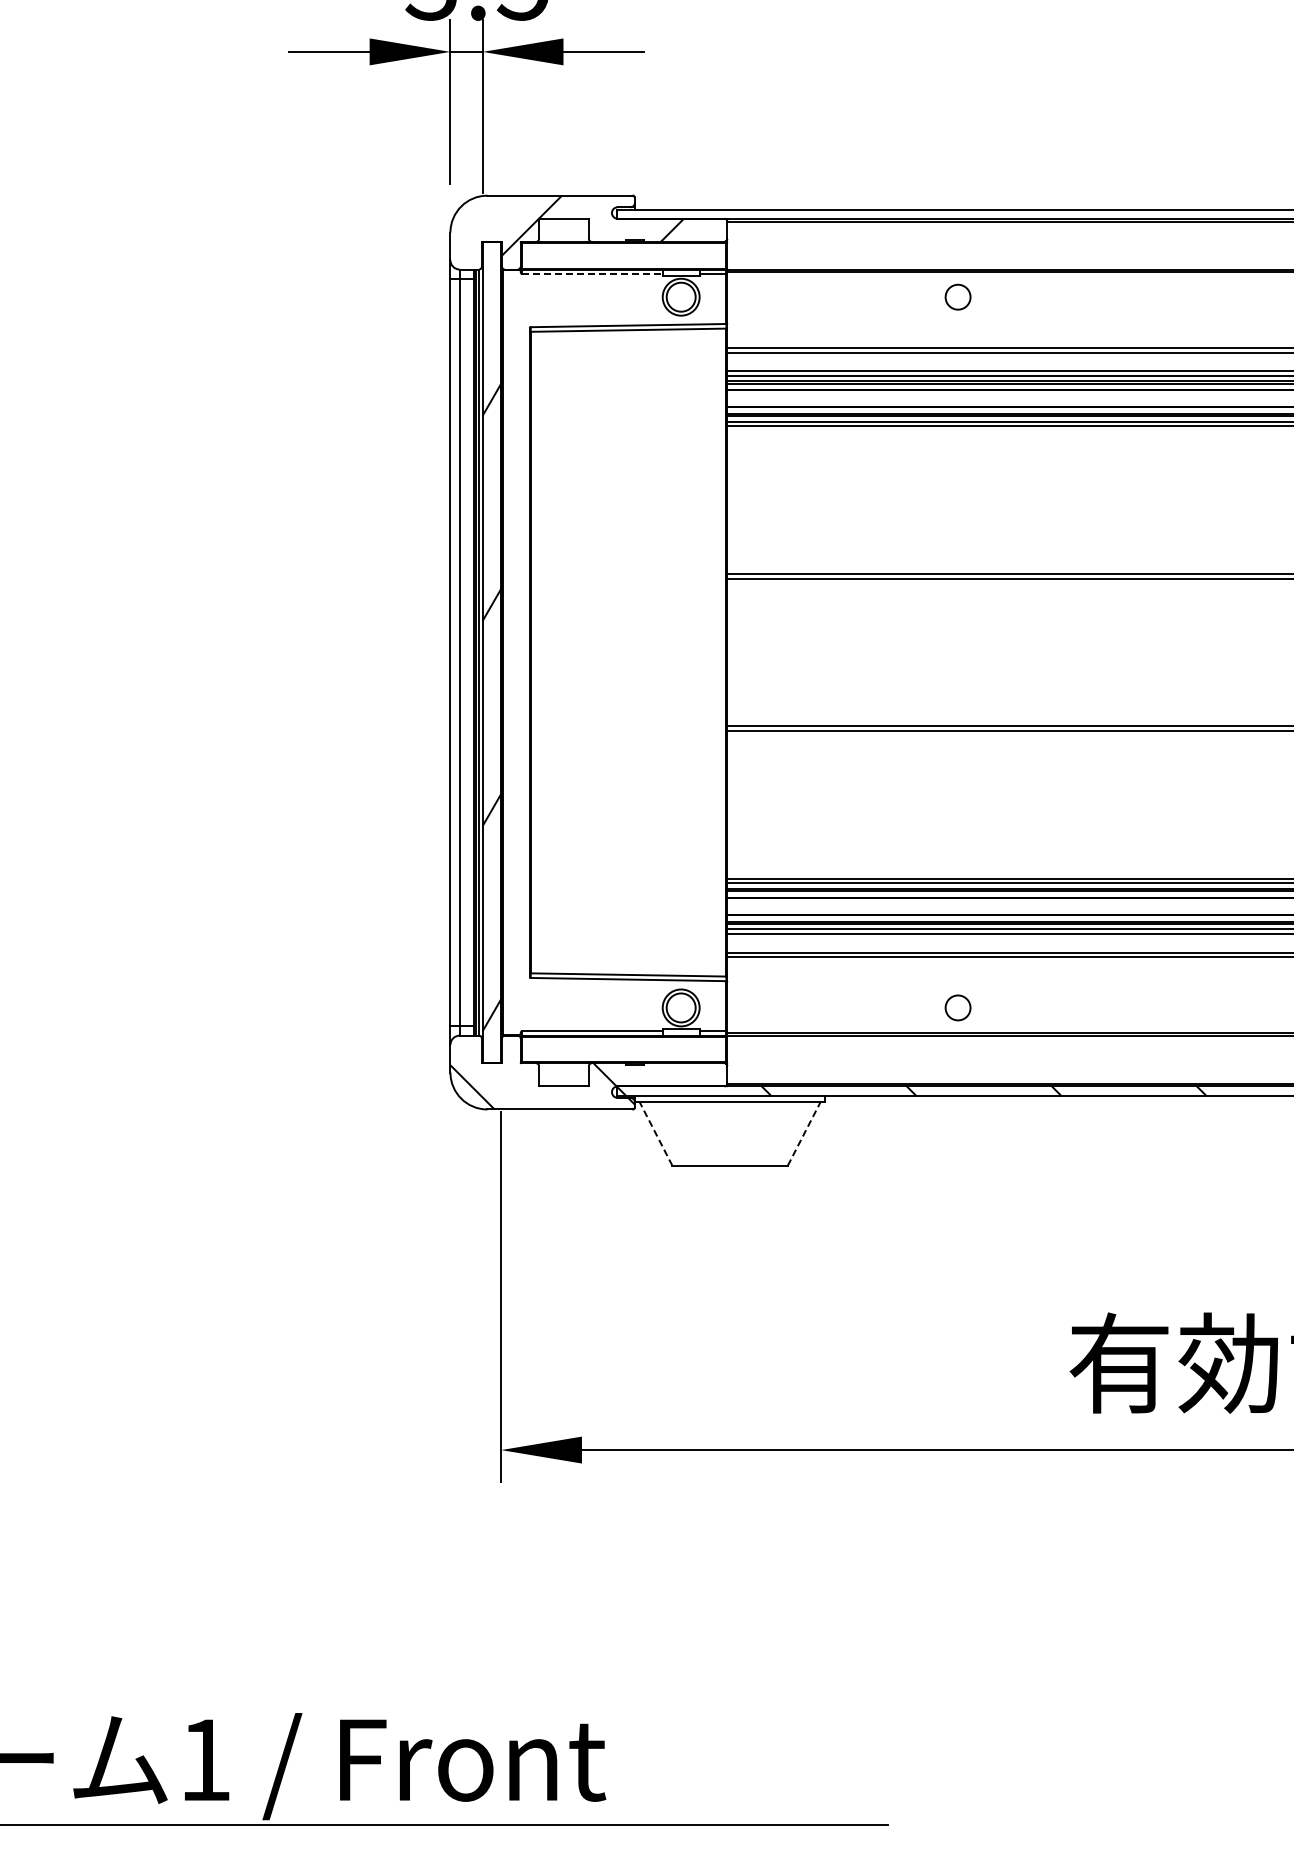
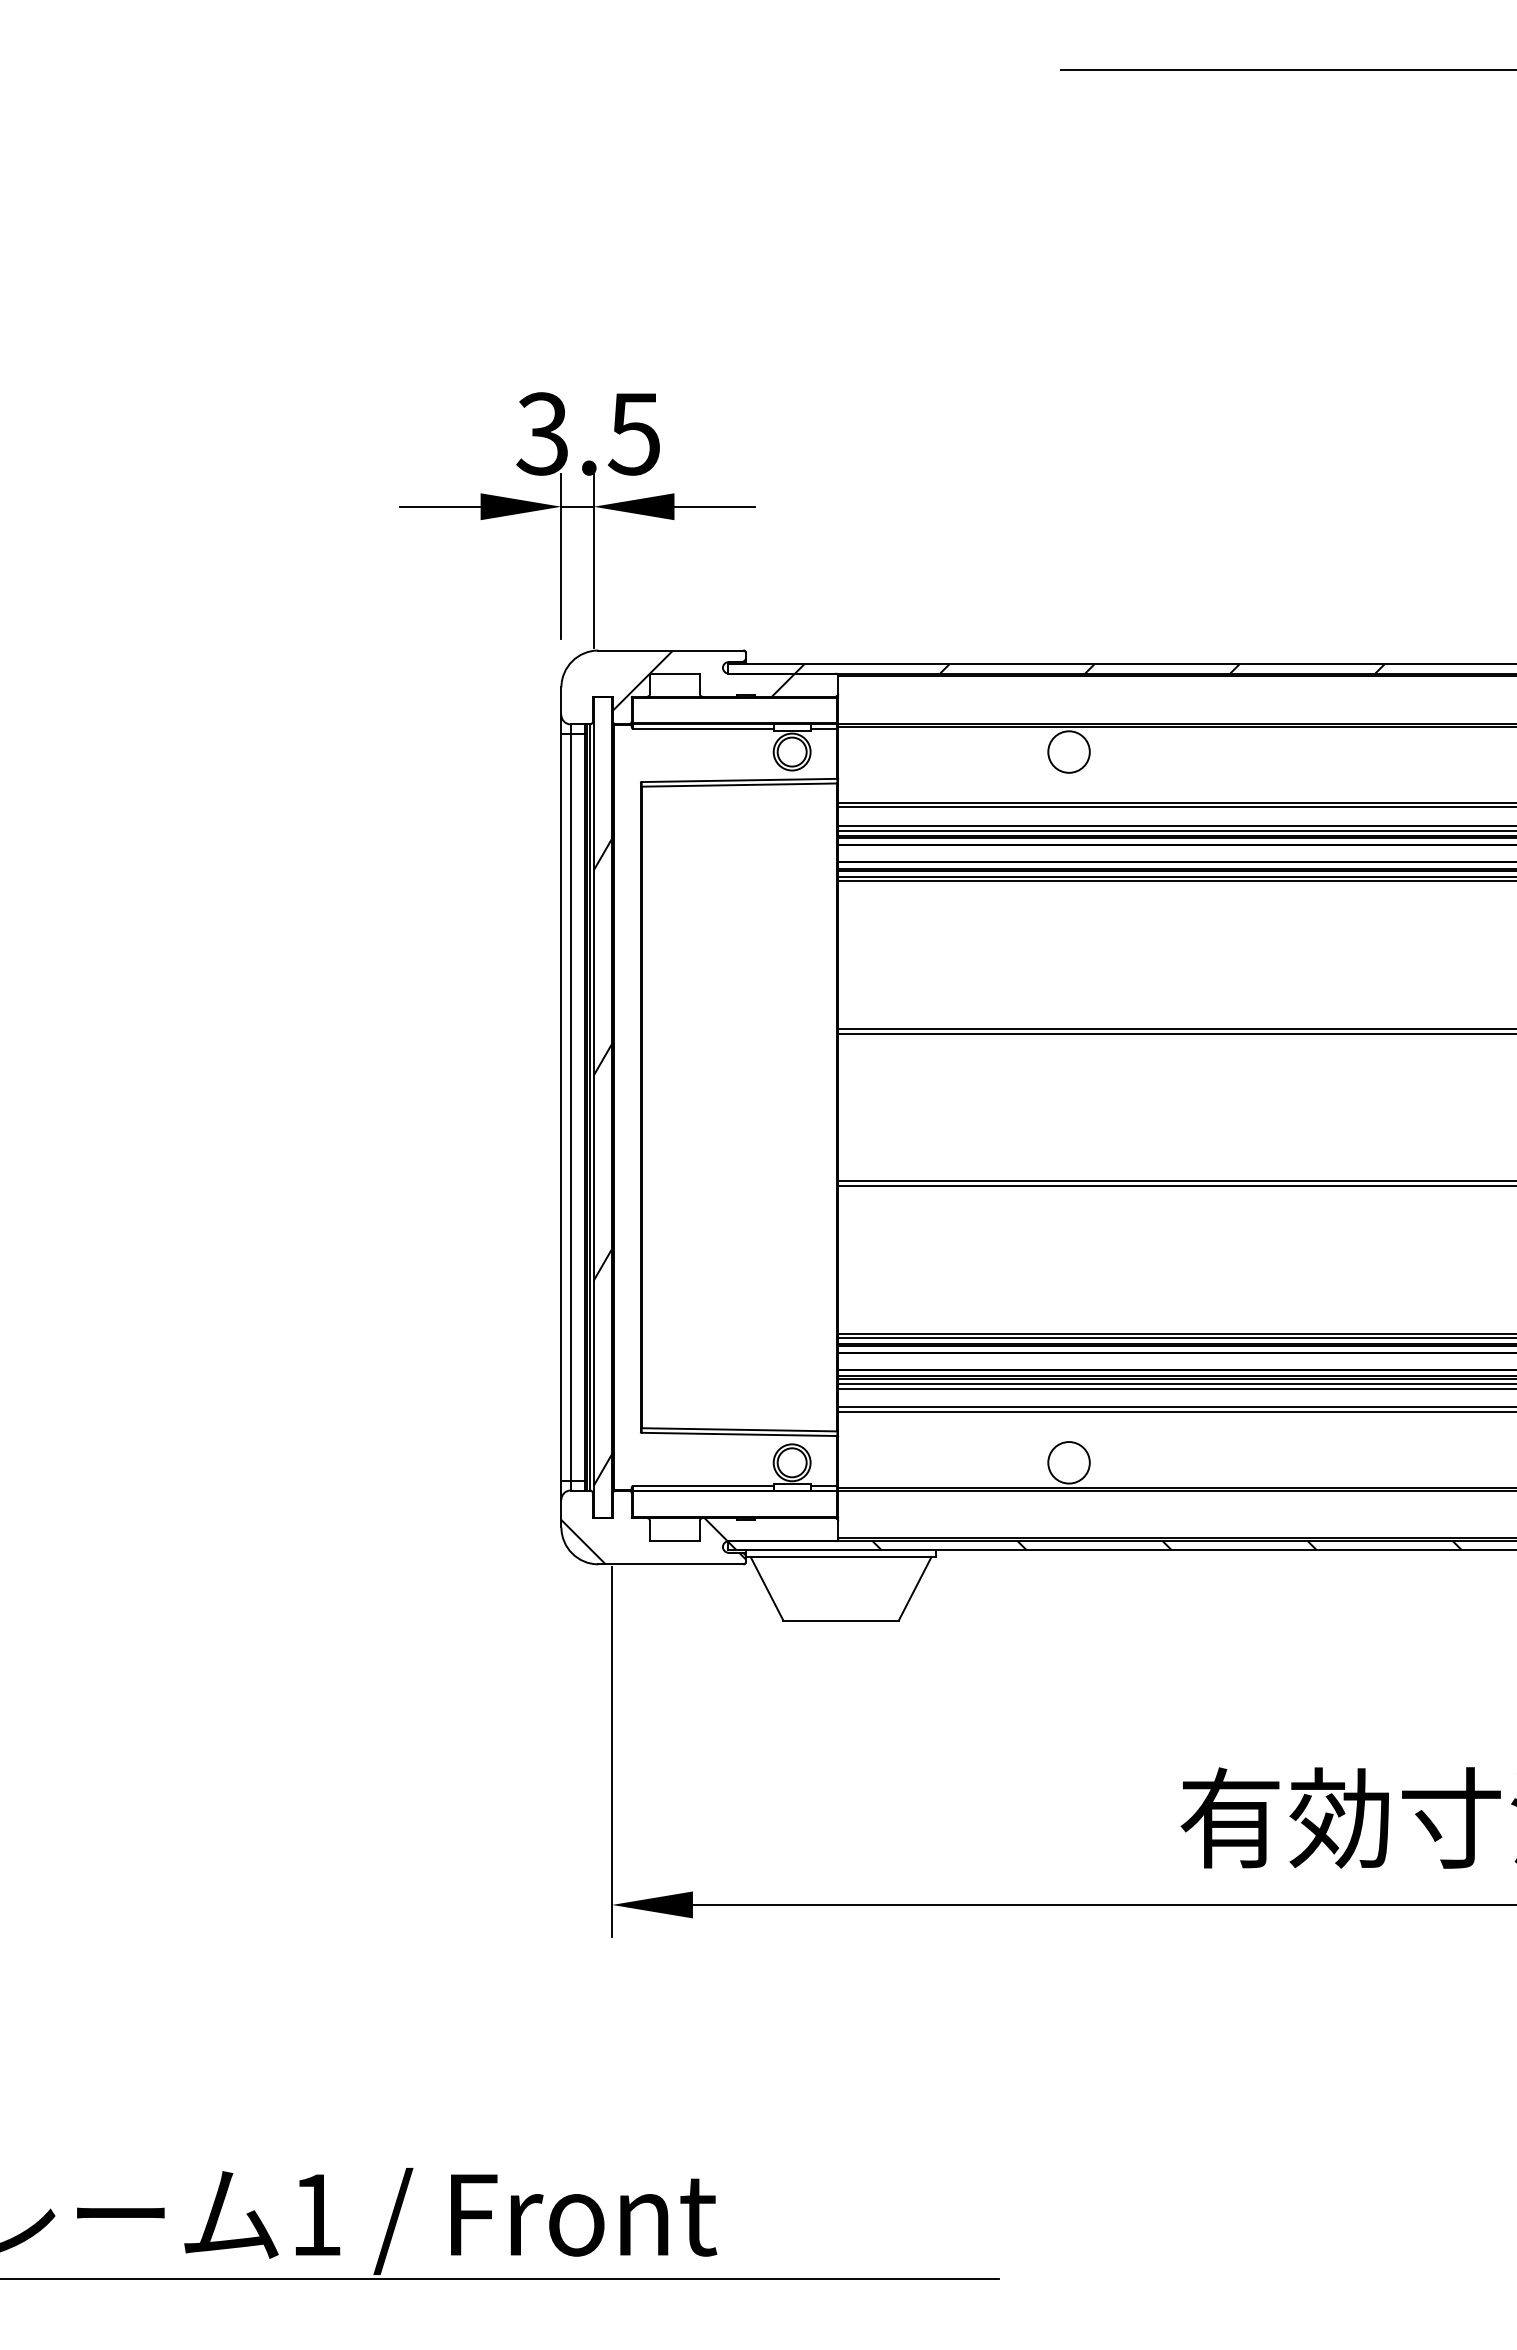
hatch: (978, 213) -> (1089, 668), added
line: (592, 274) -> (703, 729), dashed -> solid
circle: (957, 296) -> (1068, 751), size x1.67
circle: (957, 1007) -> (1068, 1462), size x1.67
line: (656, 1133) -> (767, 1588), dashed -> solid
line: (804, 1133) -> (915, 1588), dashed -> solid

